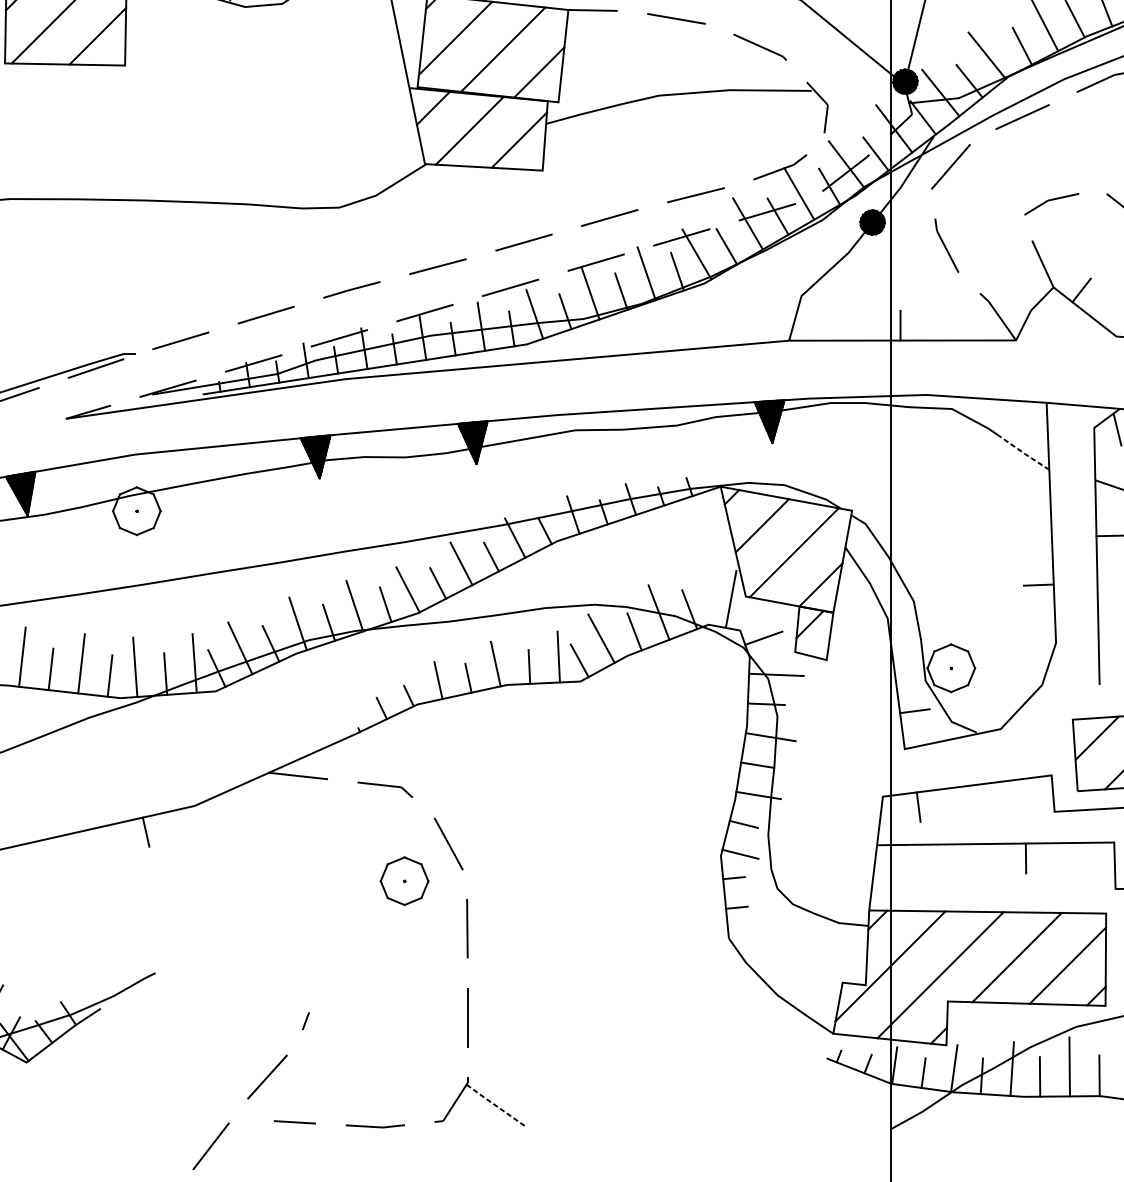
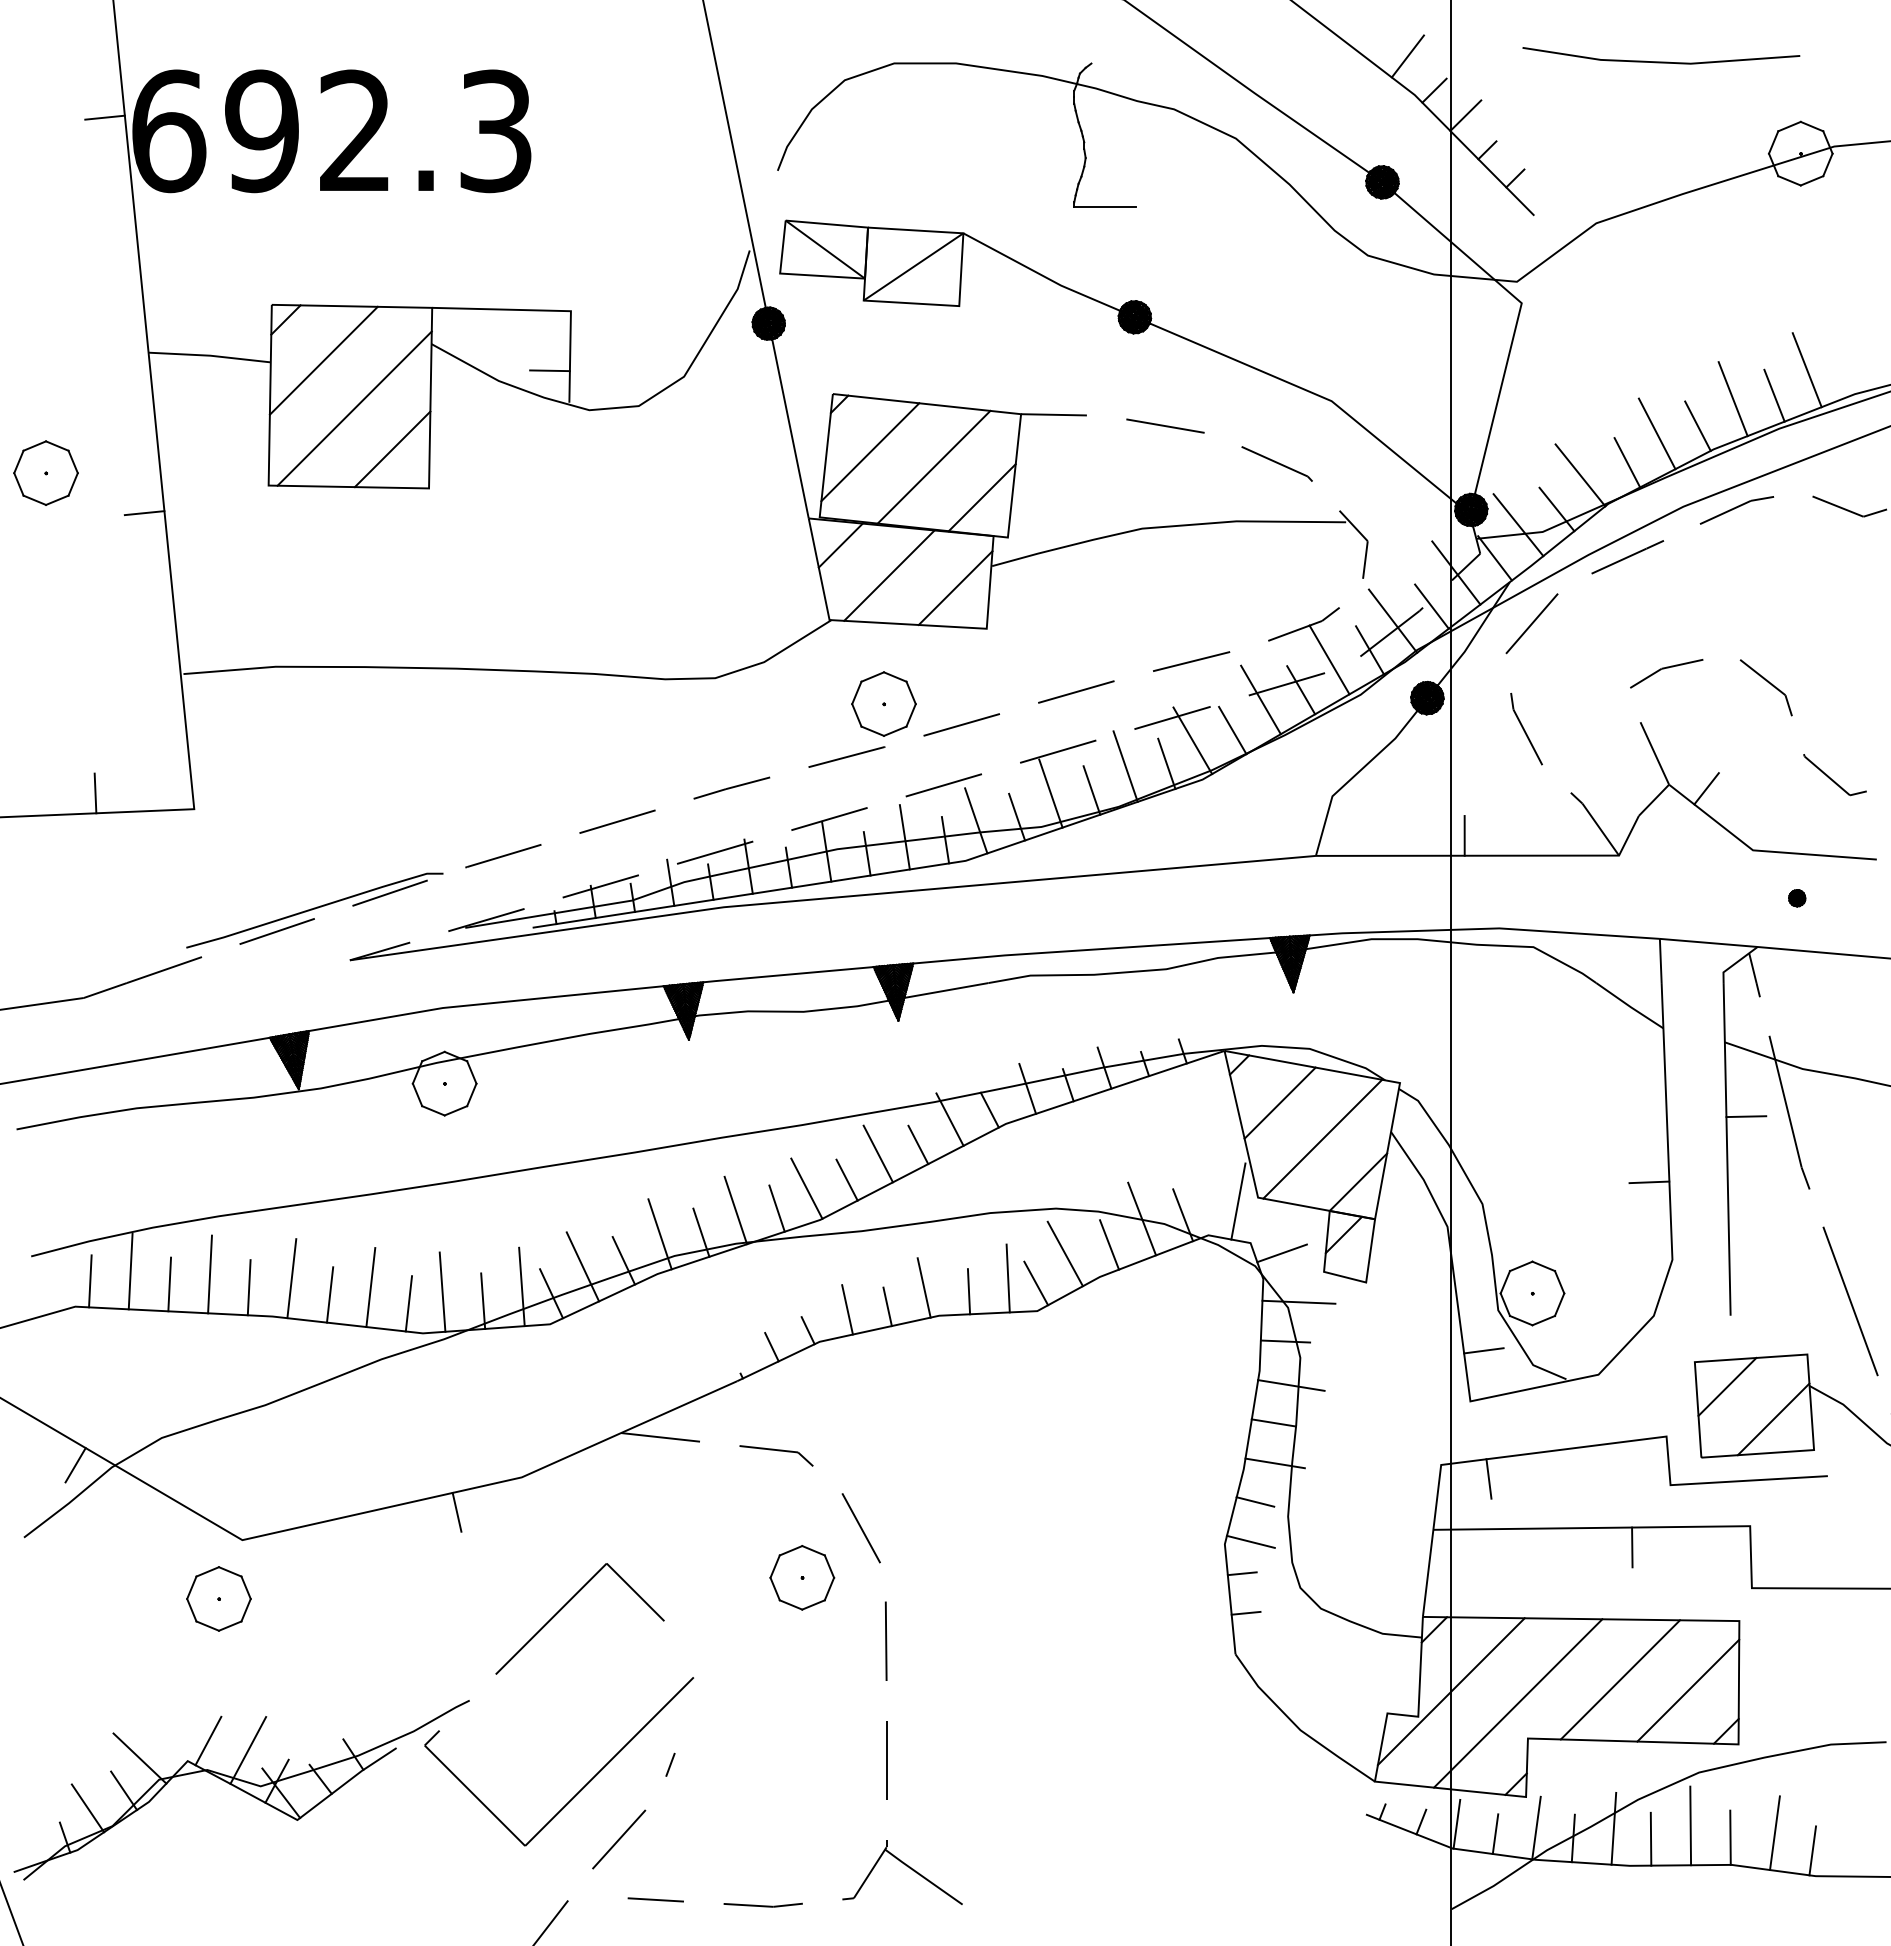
part: (465, 226) -> (883, 703), added
line: (1023, 453) -> (1629, 1006), dashed -> solid
part: (188, 941) -> (513, 1658), added
line: (495, 1105) -> (923, 1877), dashed -> solid

